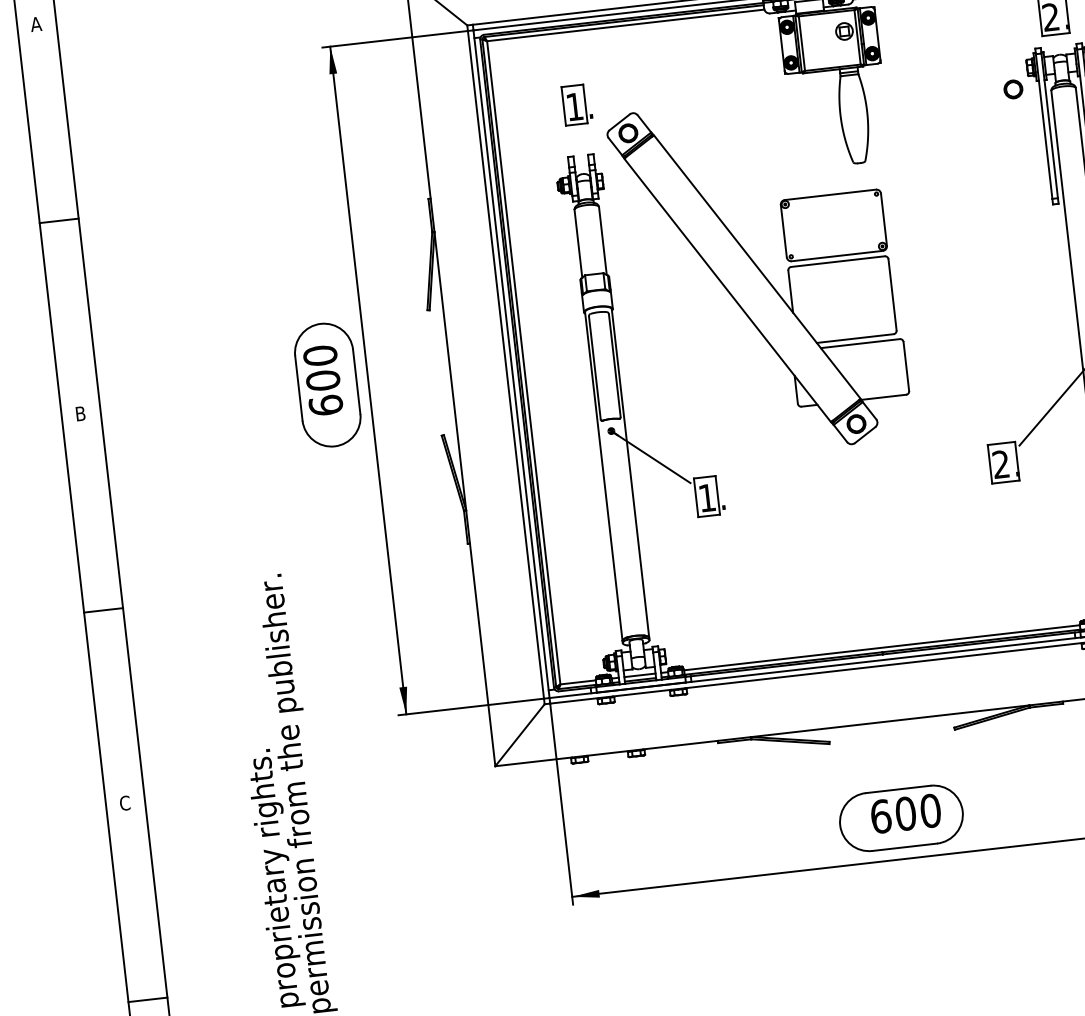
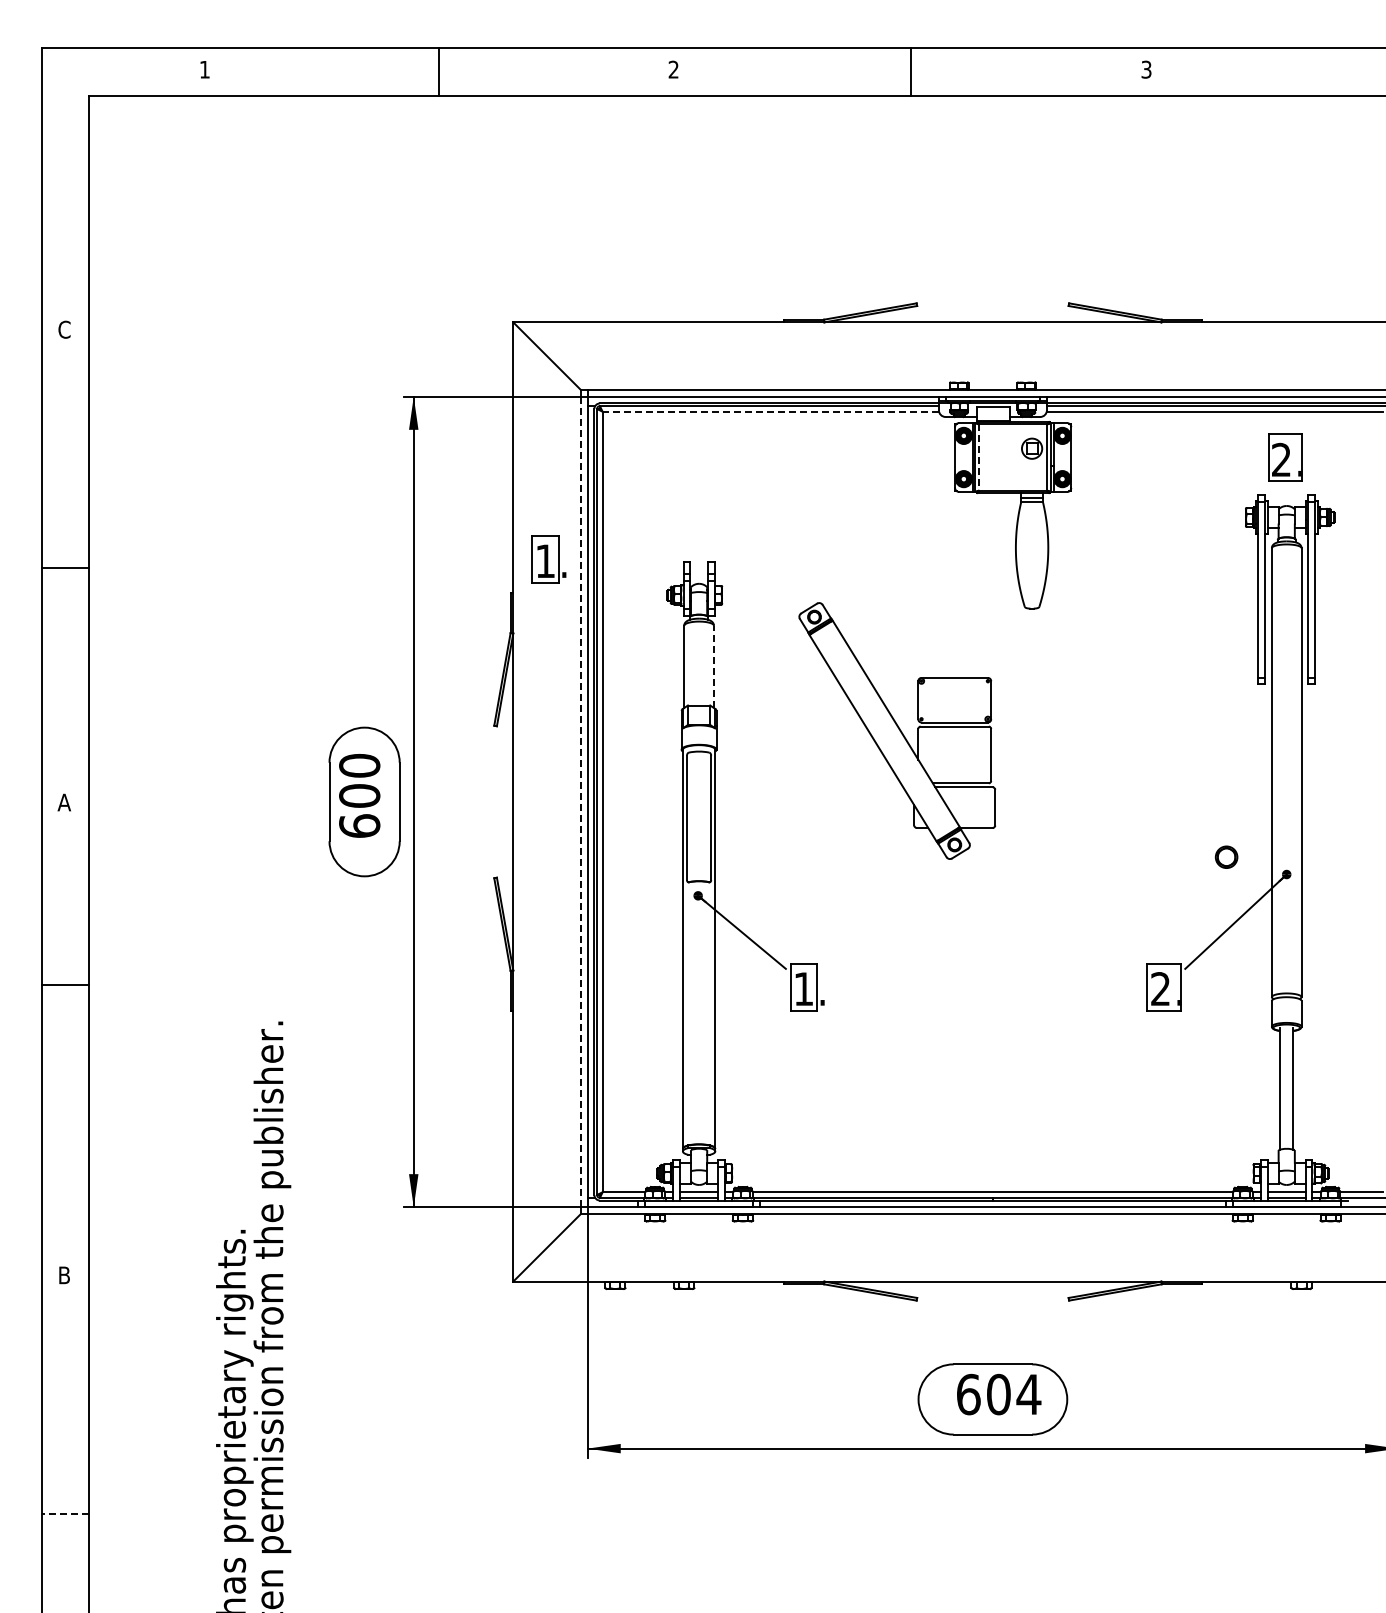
text: (36, 24) -> (64, 329), A -> C
line: (625, 25) -> (770, 411), solid -> dashed
line: (802, 44) -> (979, 458), solid -> dashed
part: (1013, 88) -> (1226, 856), moved
part: (577, 105) -> (548, 559), moved
line: (602, 240) -> (713, 666), solid -> dashed
part: (760, 276) -> (897, 730), size x0.6
line: (505, 365) -> (580, 802), solid -> dashed
text: (79, 413) -> (63, 802), B -> A
line: (103, 610) -> (64, 985), moved
text: (125, 803) -> (64, 1275), C -> B
text: (930, 810) -> (1028, 1394), 600 -> 604
line: (148, 1000) -> (65, 1514), solid -> dashed

